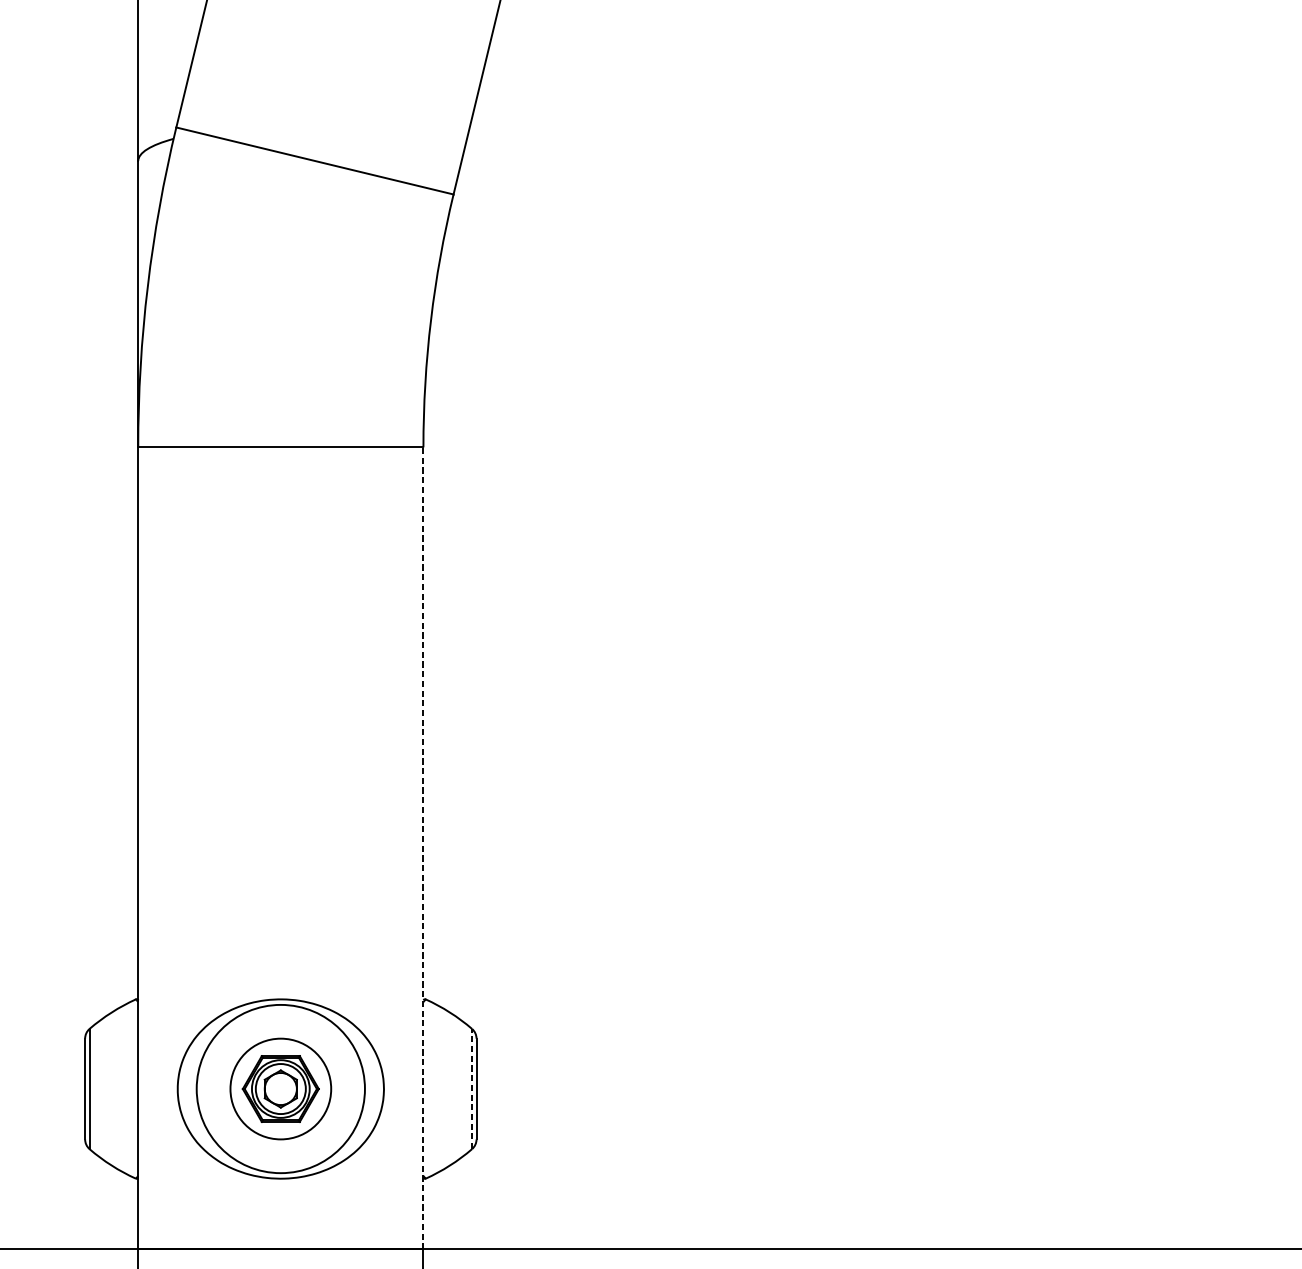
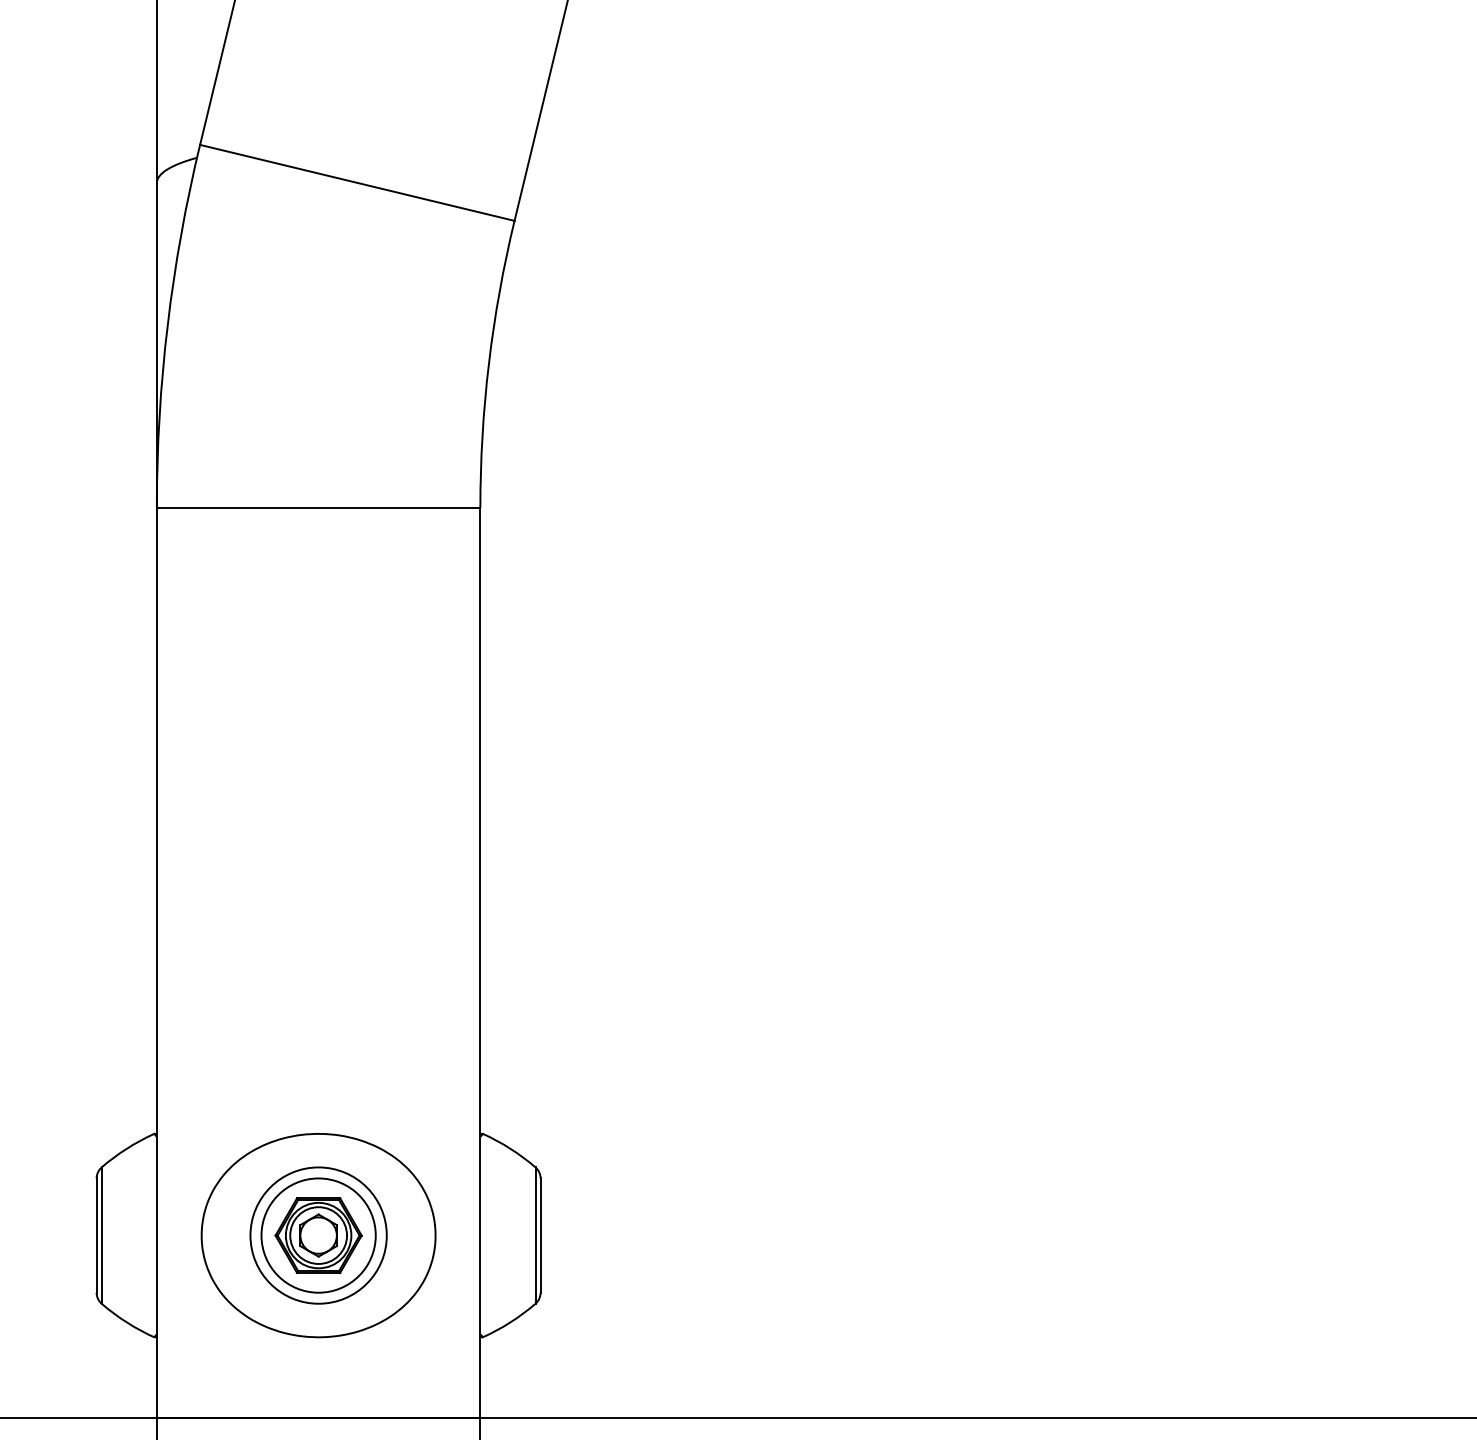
line: (423, 848) -> (480, 962), dashed -> solid
circle: (280, 1088) -> (318, 1235), size x0.71
line: (472, 1088) -> (535, 1235), dashed -> solid

